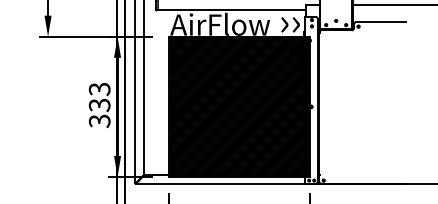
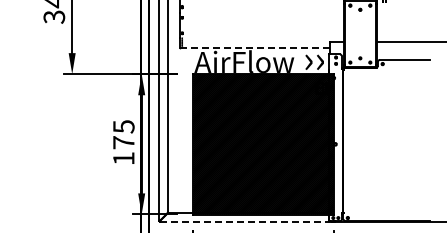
line: (231, 10) -> (255, 47), solid -> dashed
text: (99, 105) -> (123, 142), 333 -> 175
line: (220, 184) -> (244, 221), solid -> dashed

